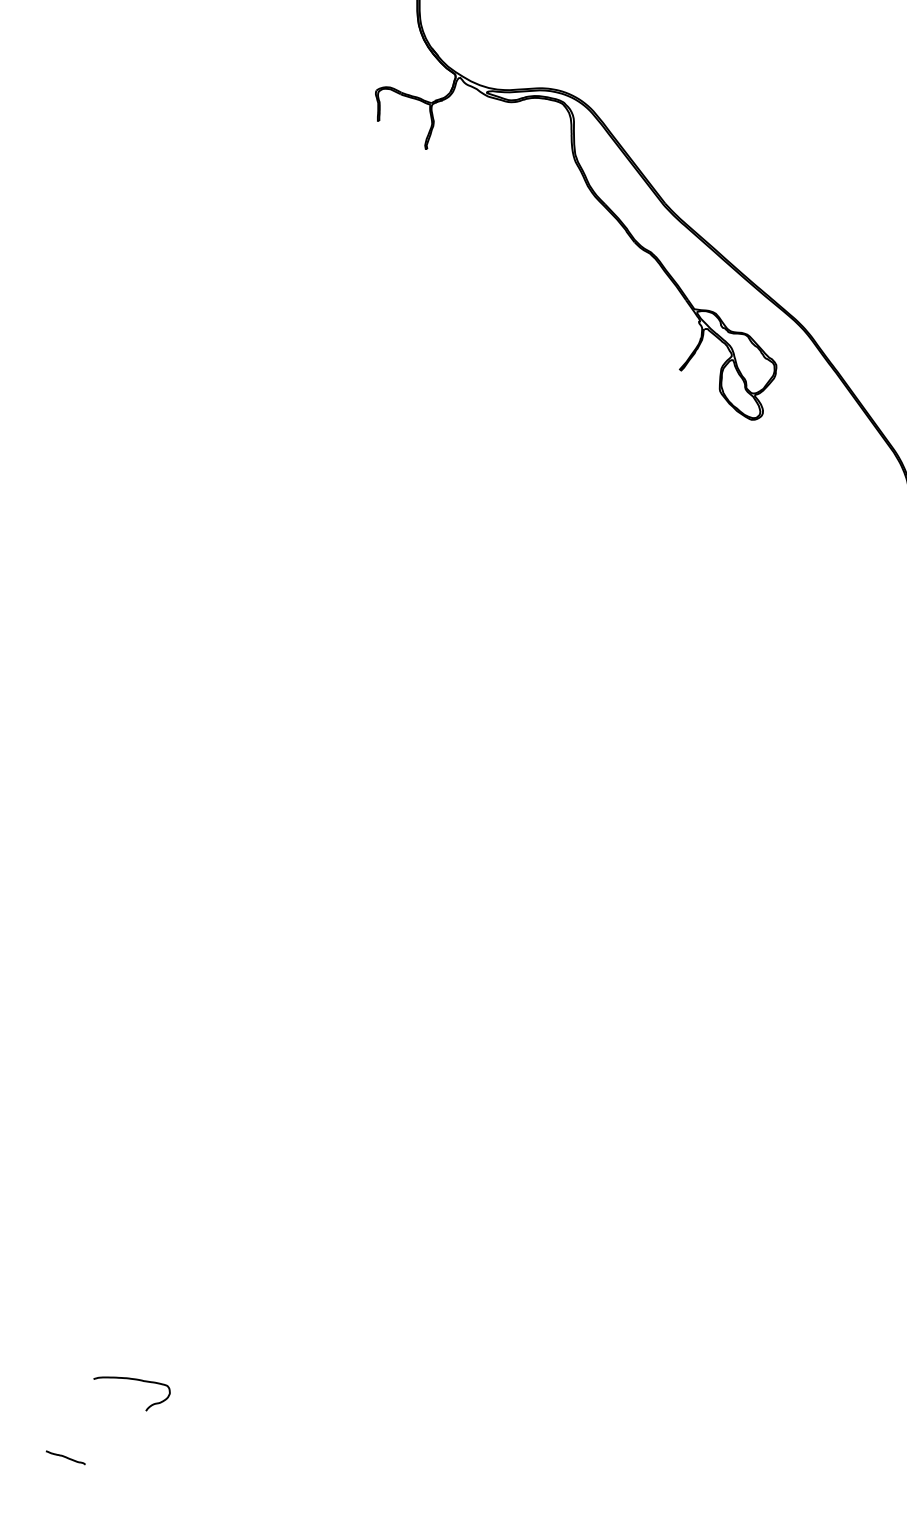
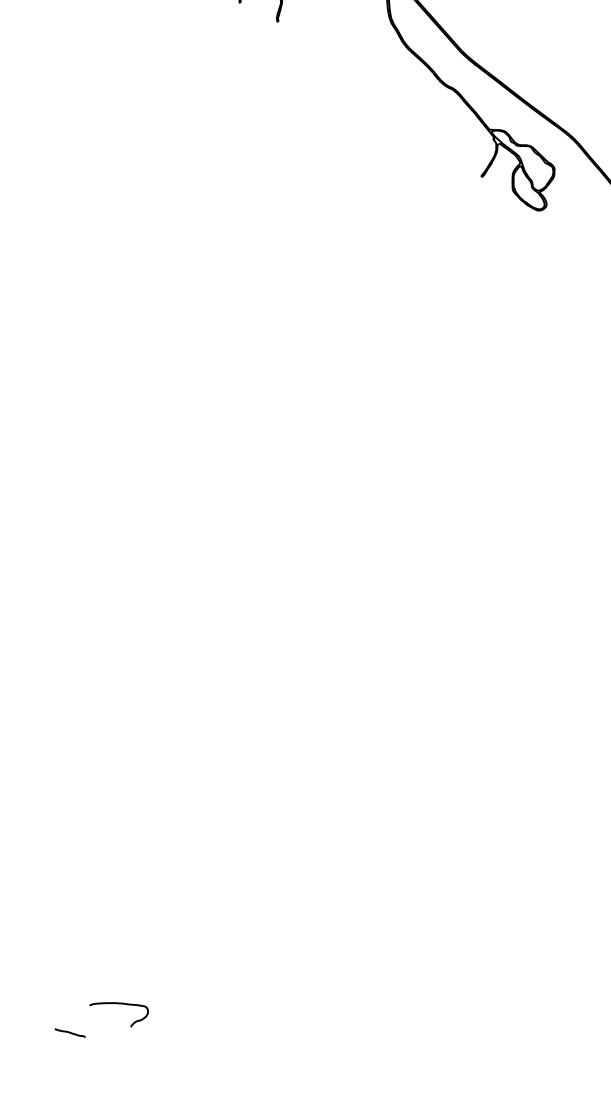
curve: (134, 1380) -> (120, 1004), moved

